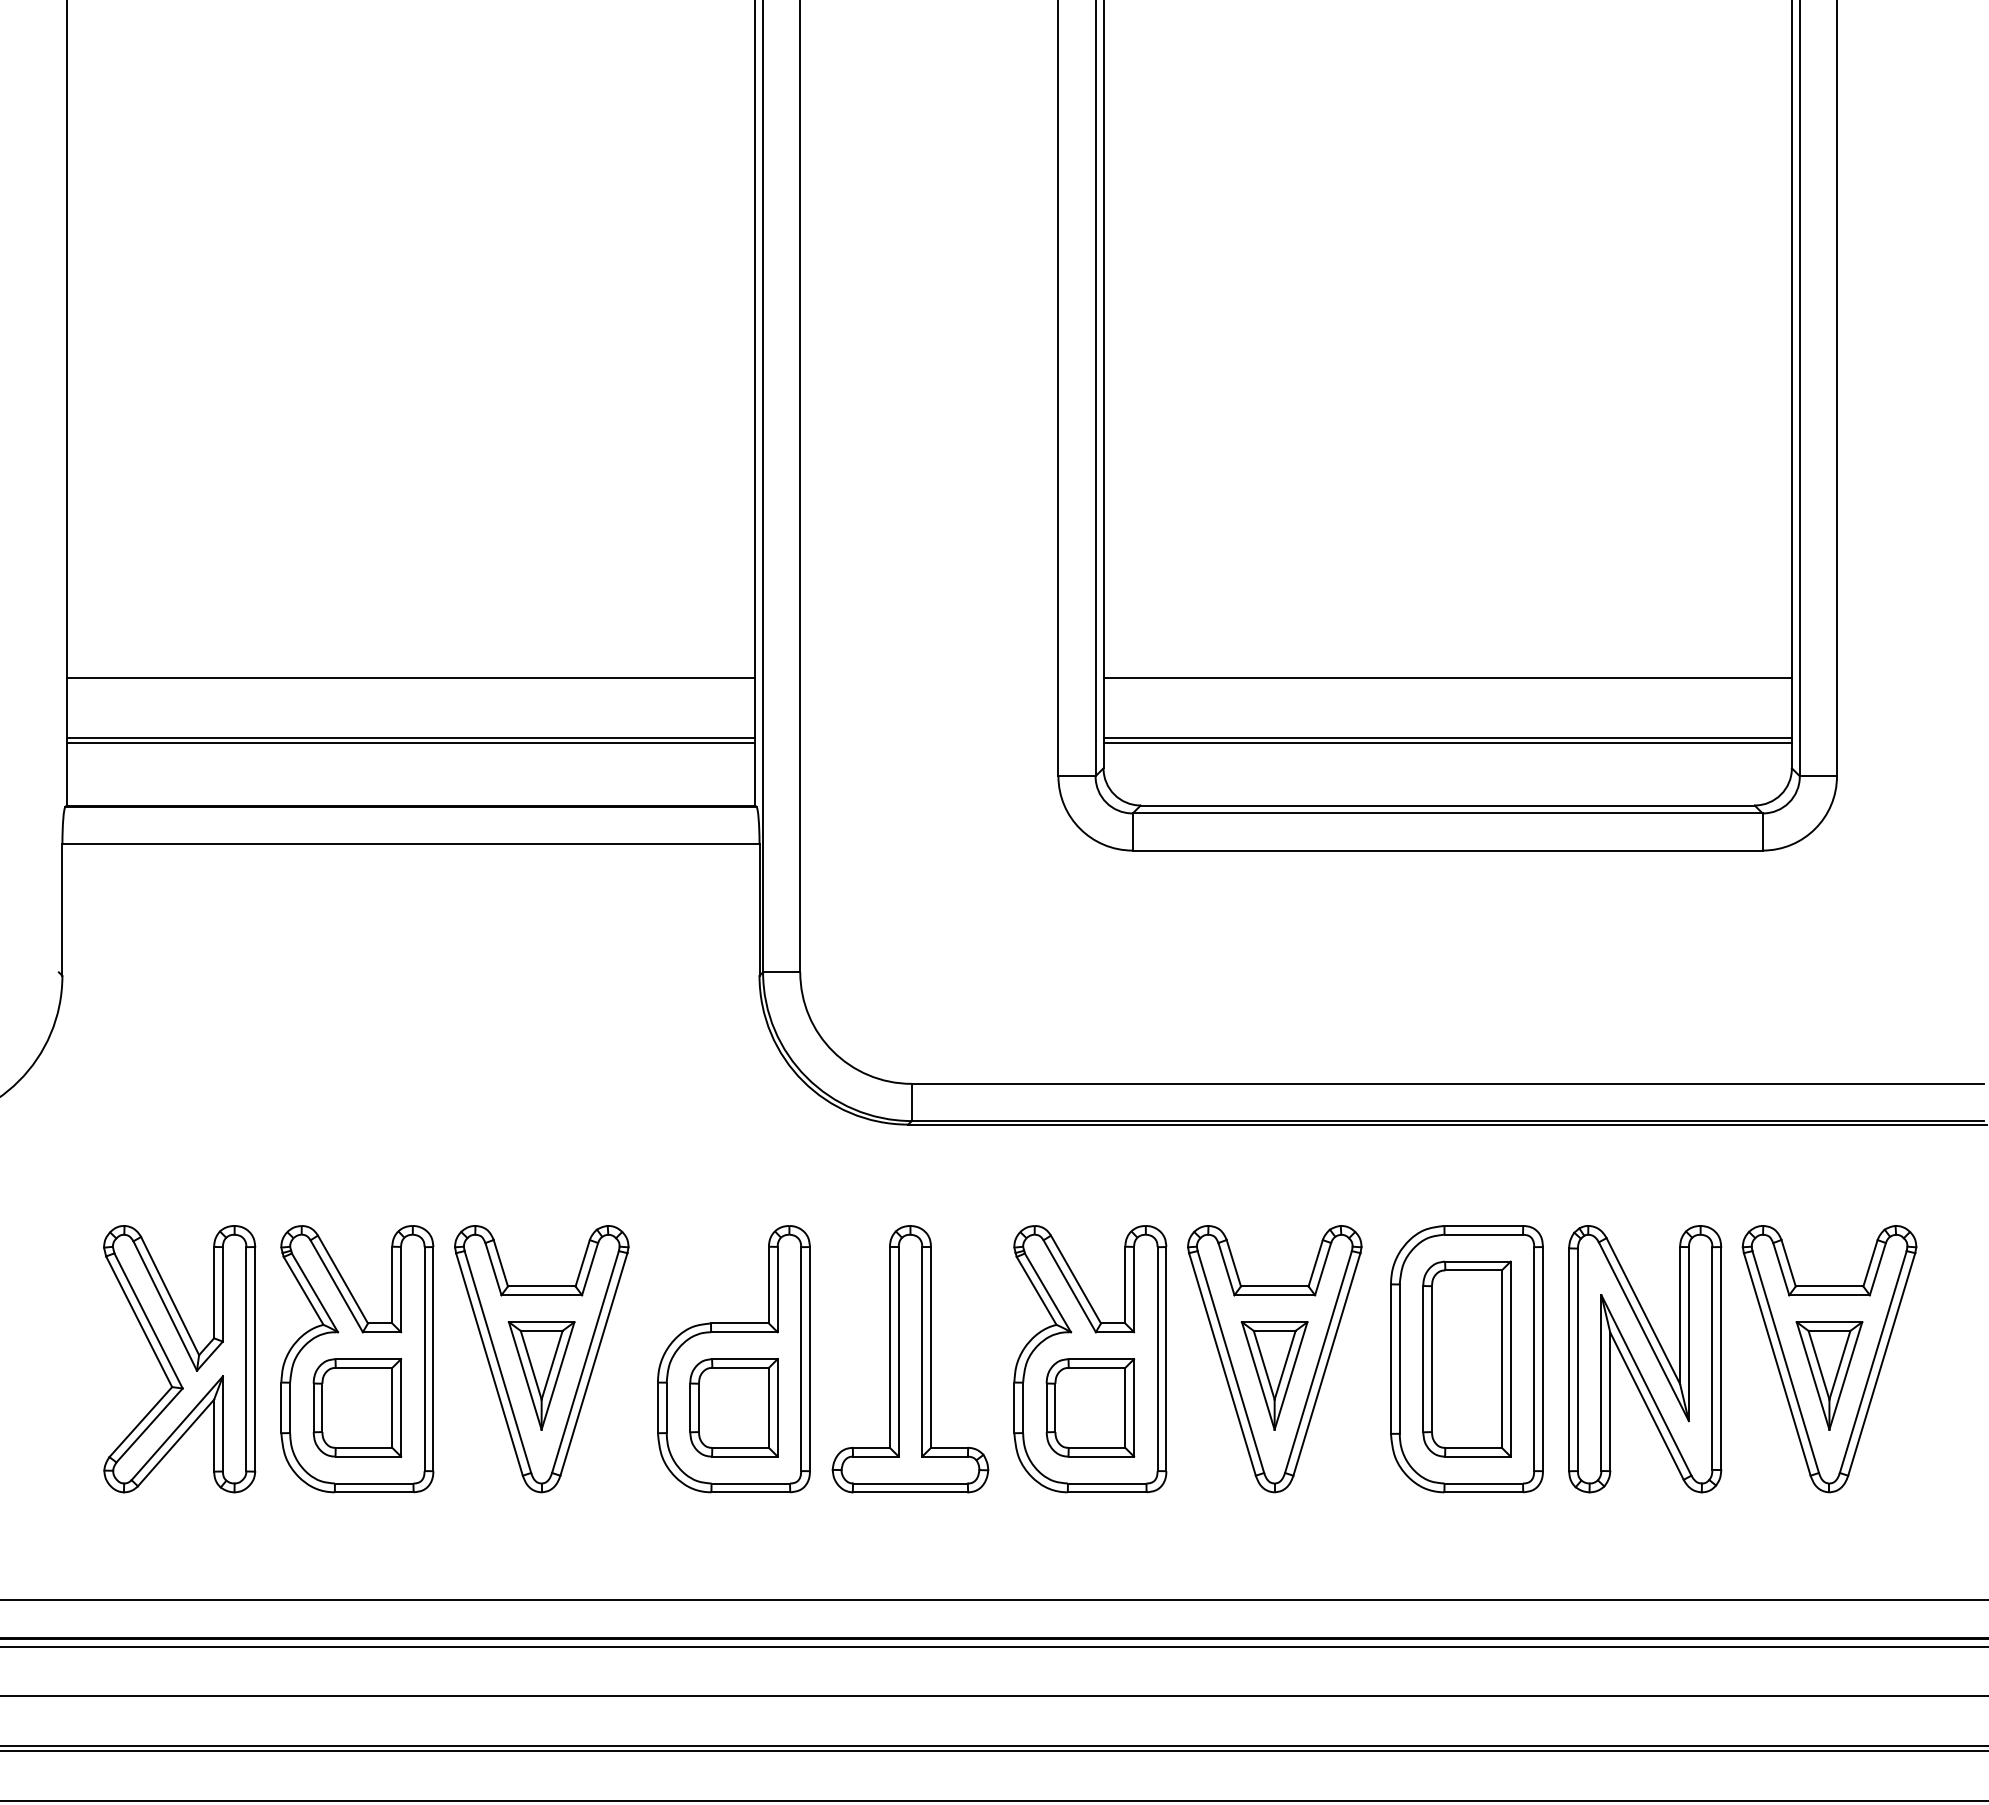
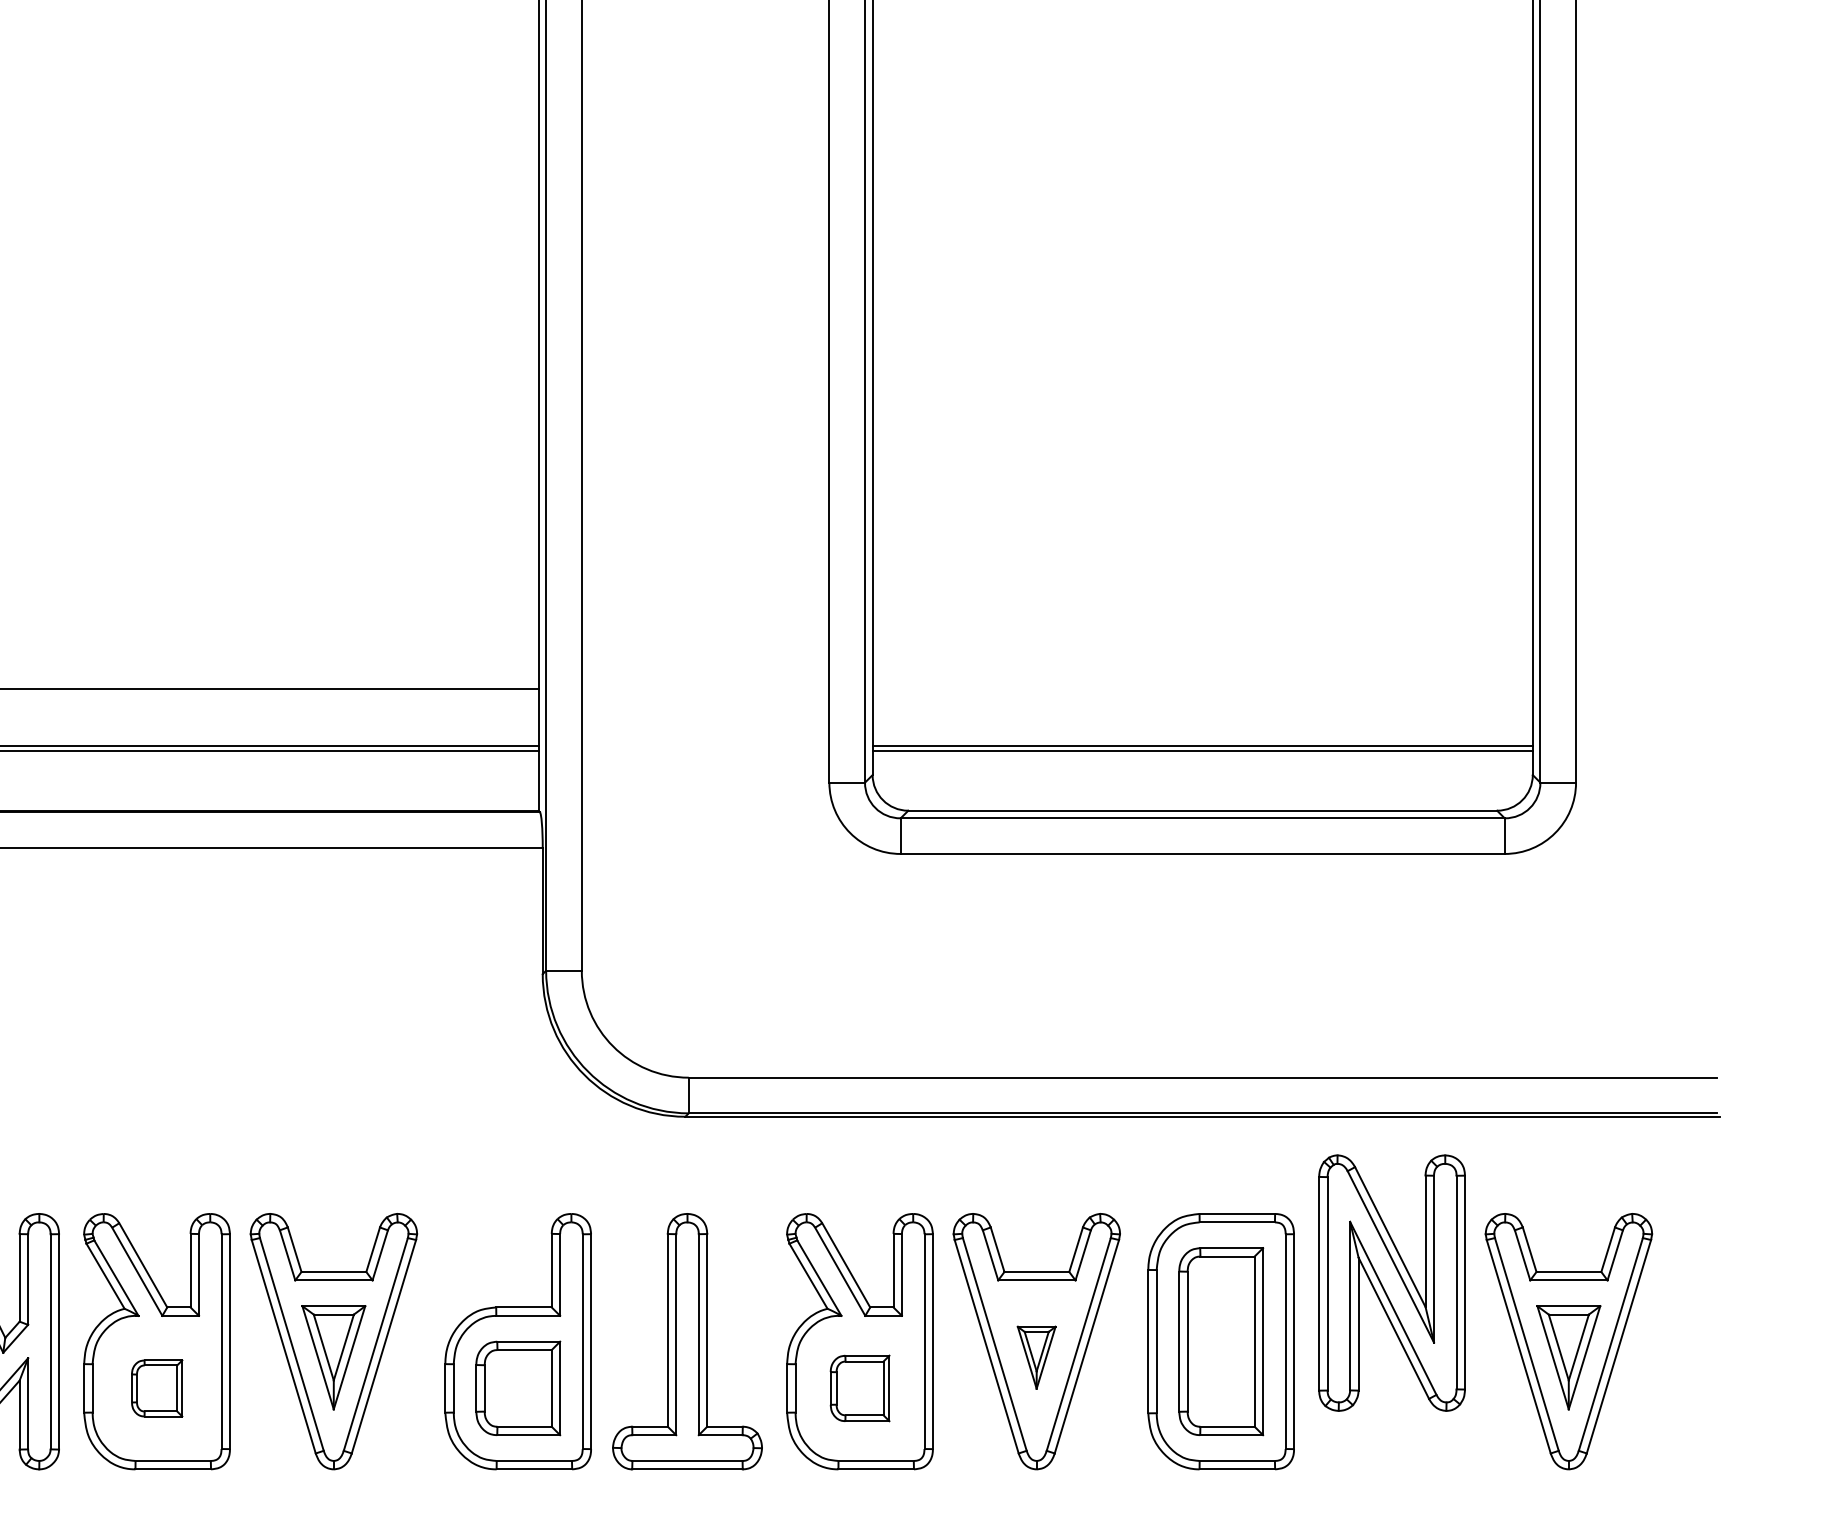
line: (1447, 678) -> (1202, 688), removed
part: (1645, 1359) -> (1392, 1283), moved
part: (1274, 1375) -> (1036, 1357), size x0.6
part: (357, 1407) -> (157, 1388), size x0.6
part: (1090, 1407) -> (860, 1388), size x0.7

